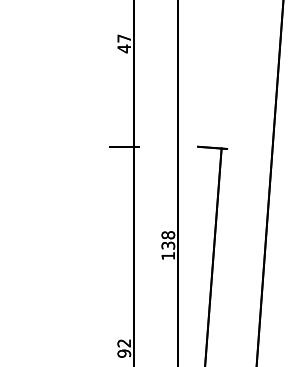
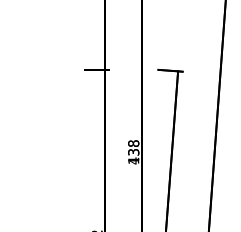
text: (167, 255) -> (132, 160), 138 -> 438

